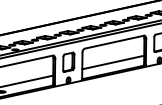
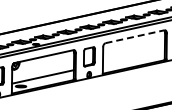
line: (114, 41) -> (135, 36), solid -> dashed
line: (112, 61) -> (133, 56), removed

